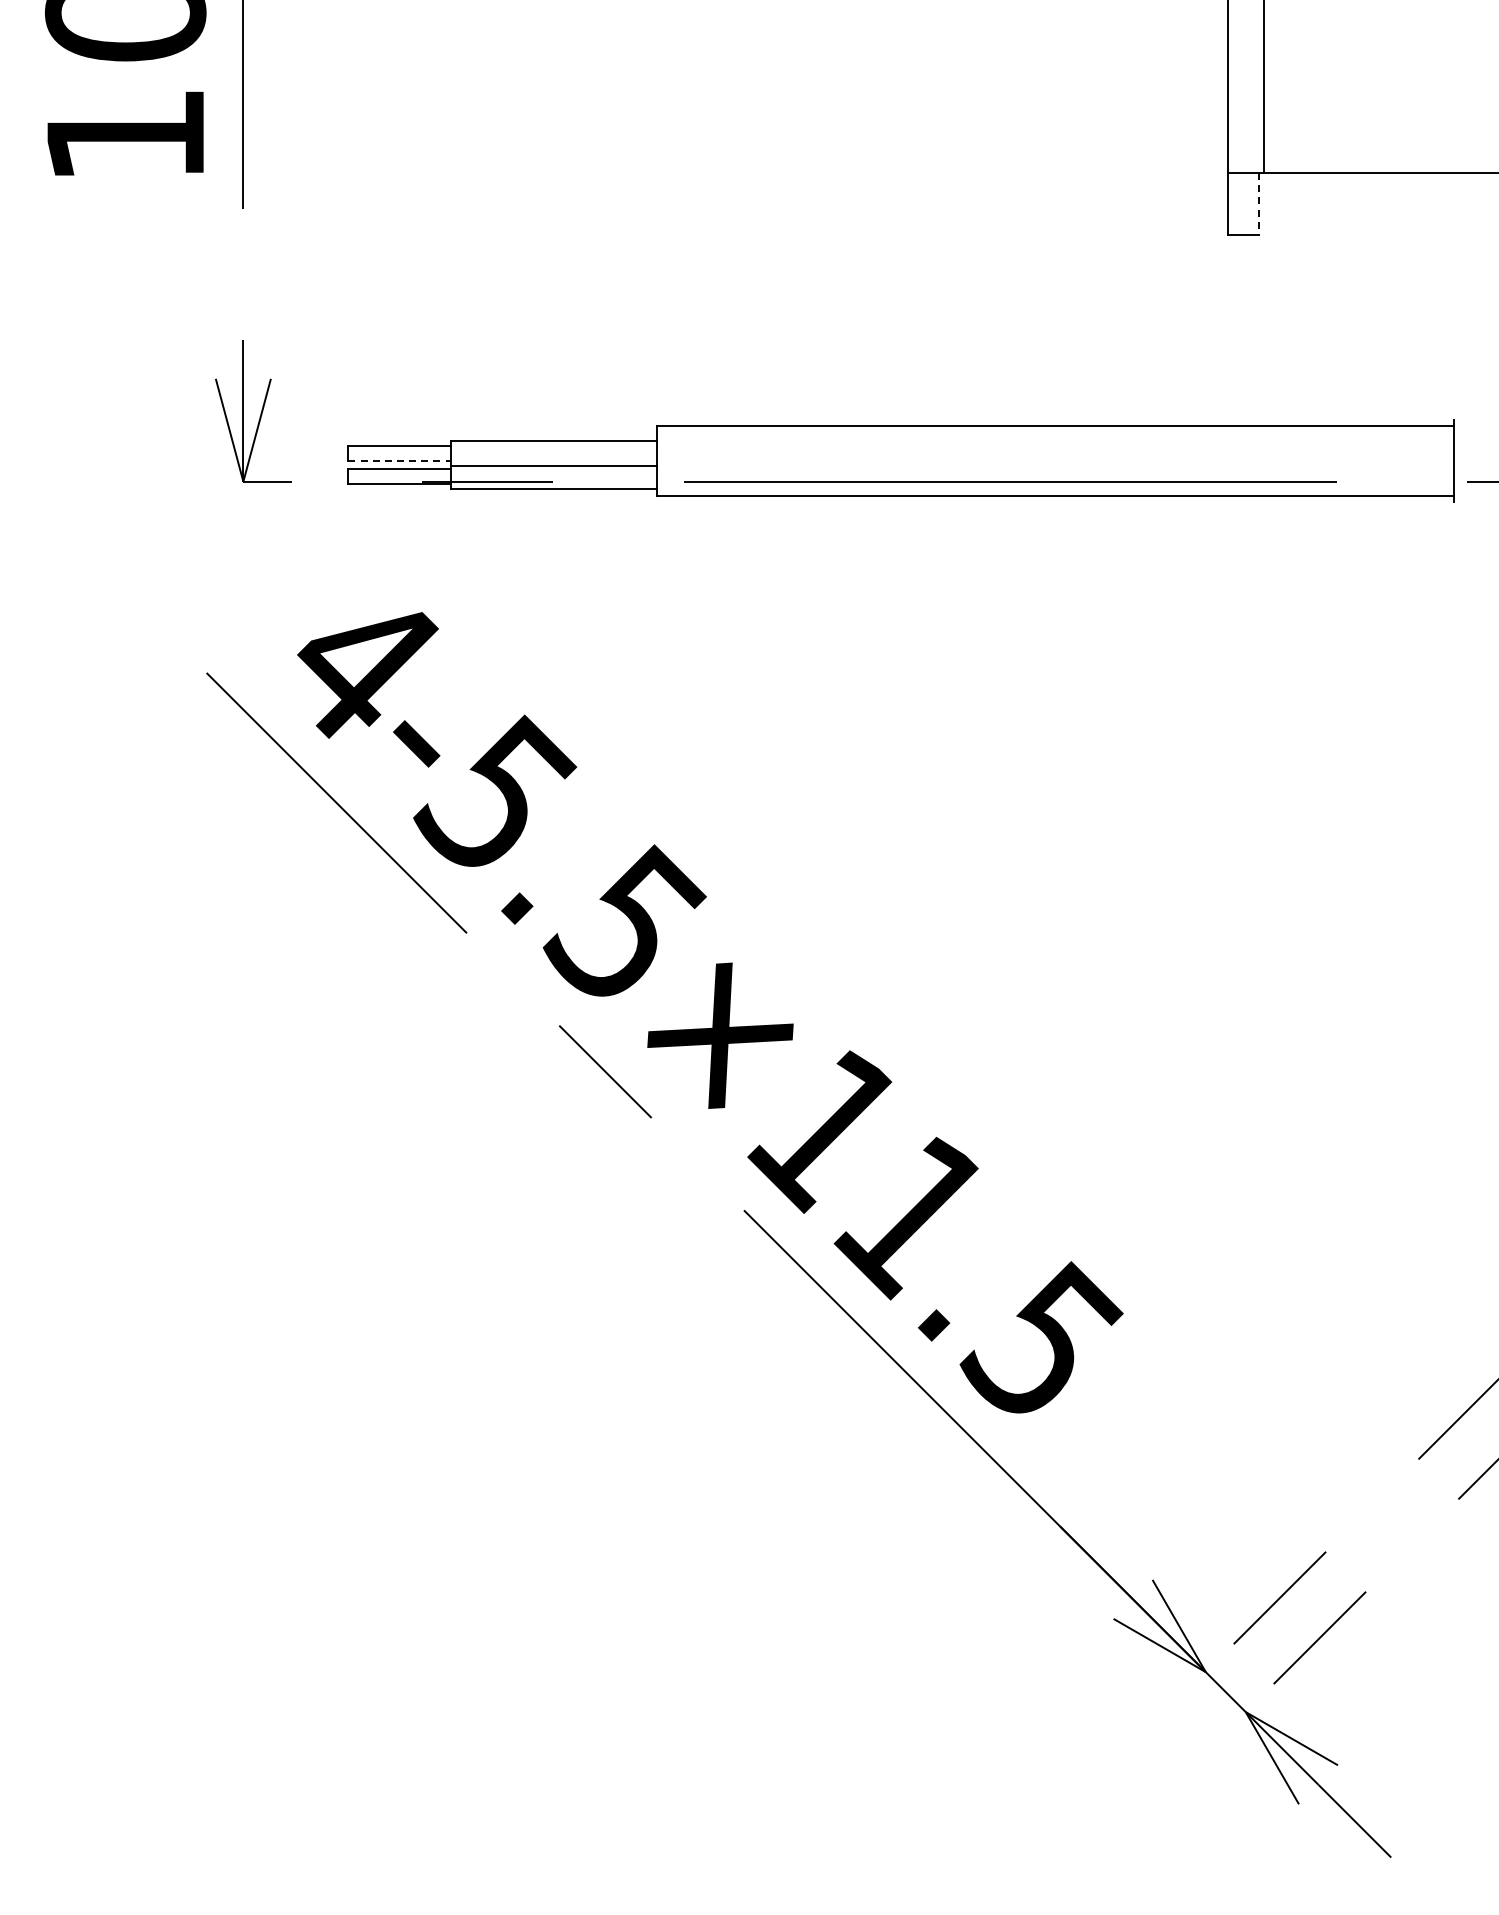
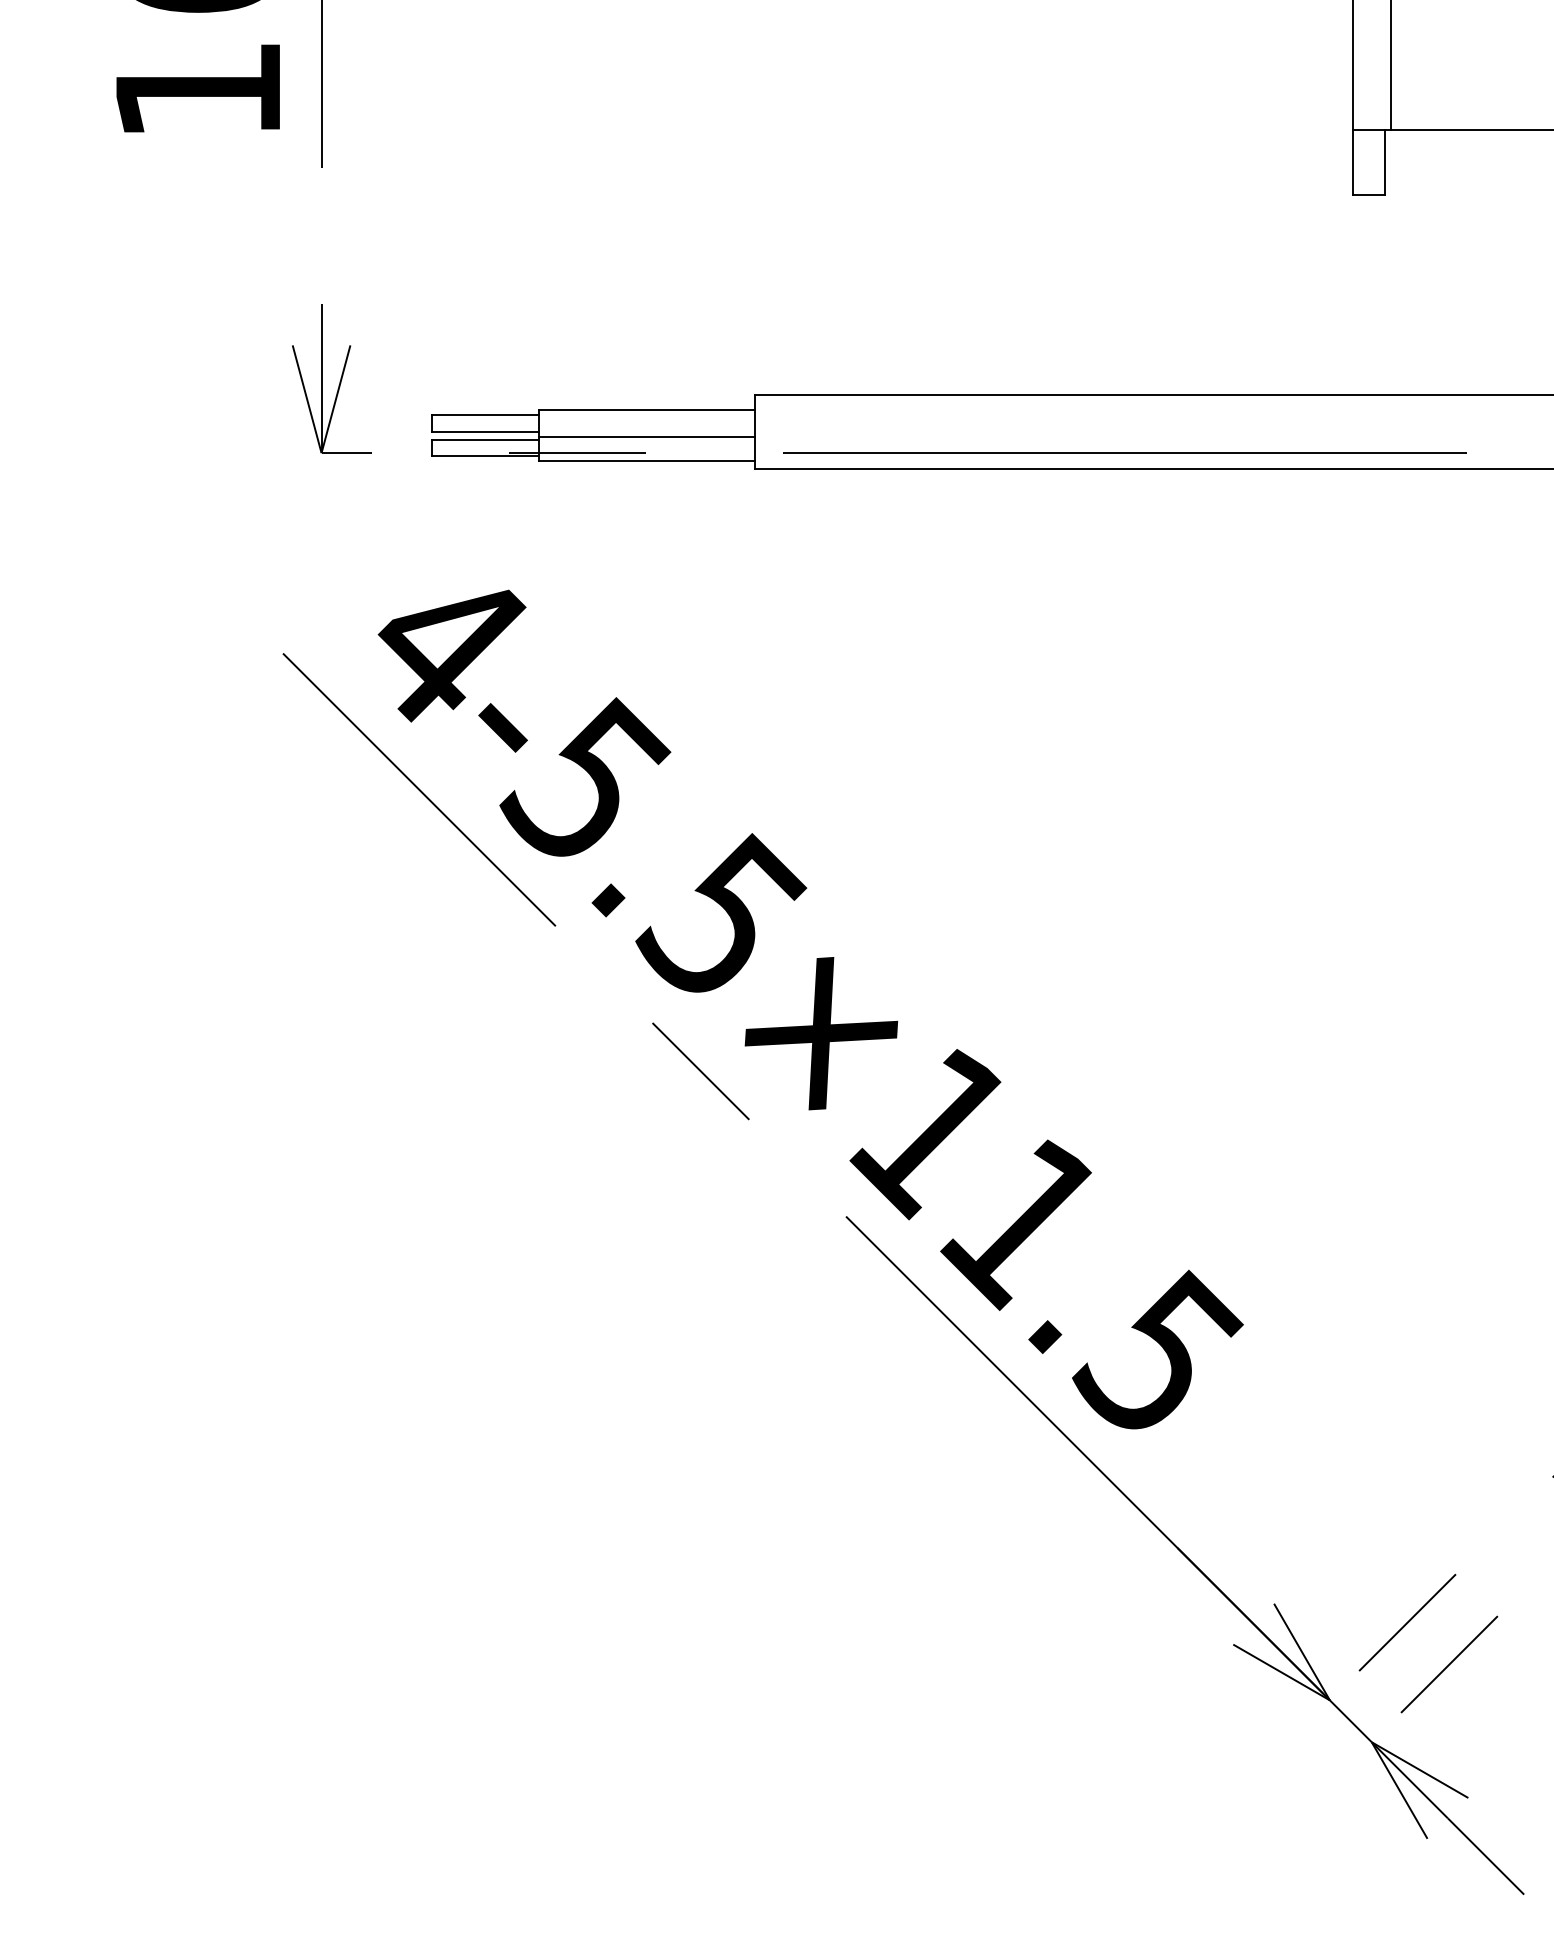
line: (1258, 204) -> (1385, 162), dashed -> solid
line: (400, 461) -> (486, 431), dashed -> solid

